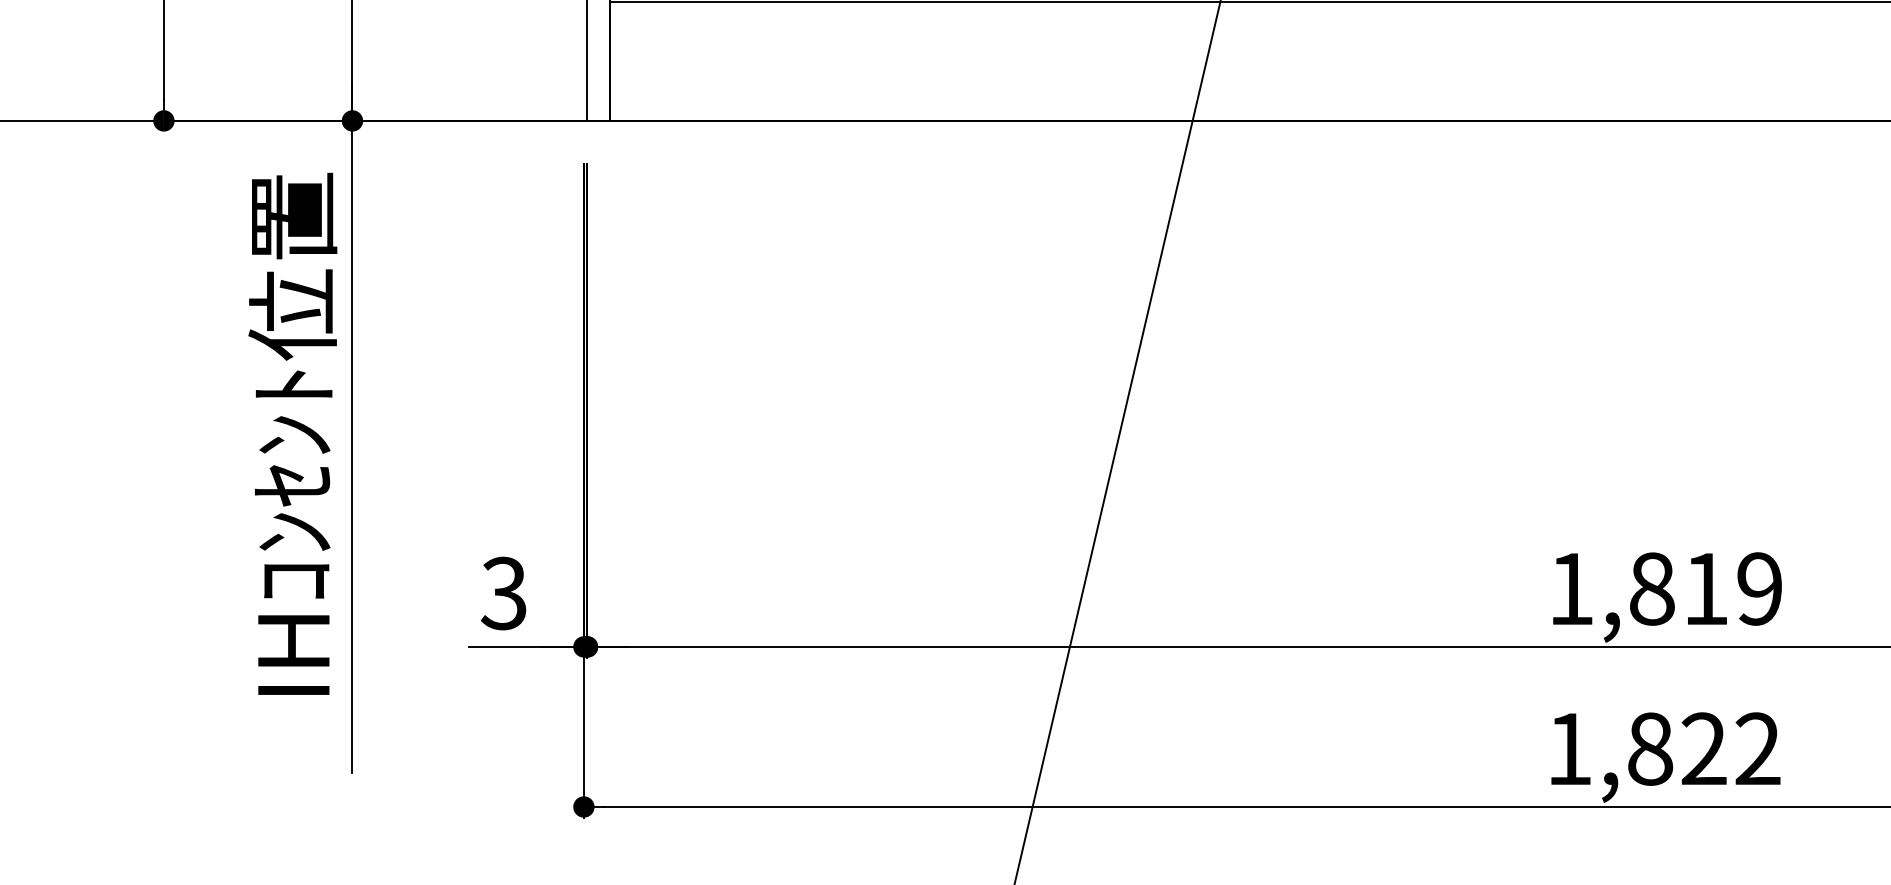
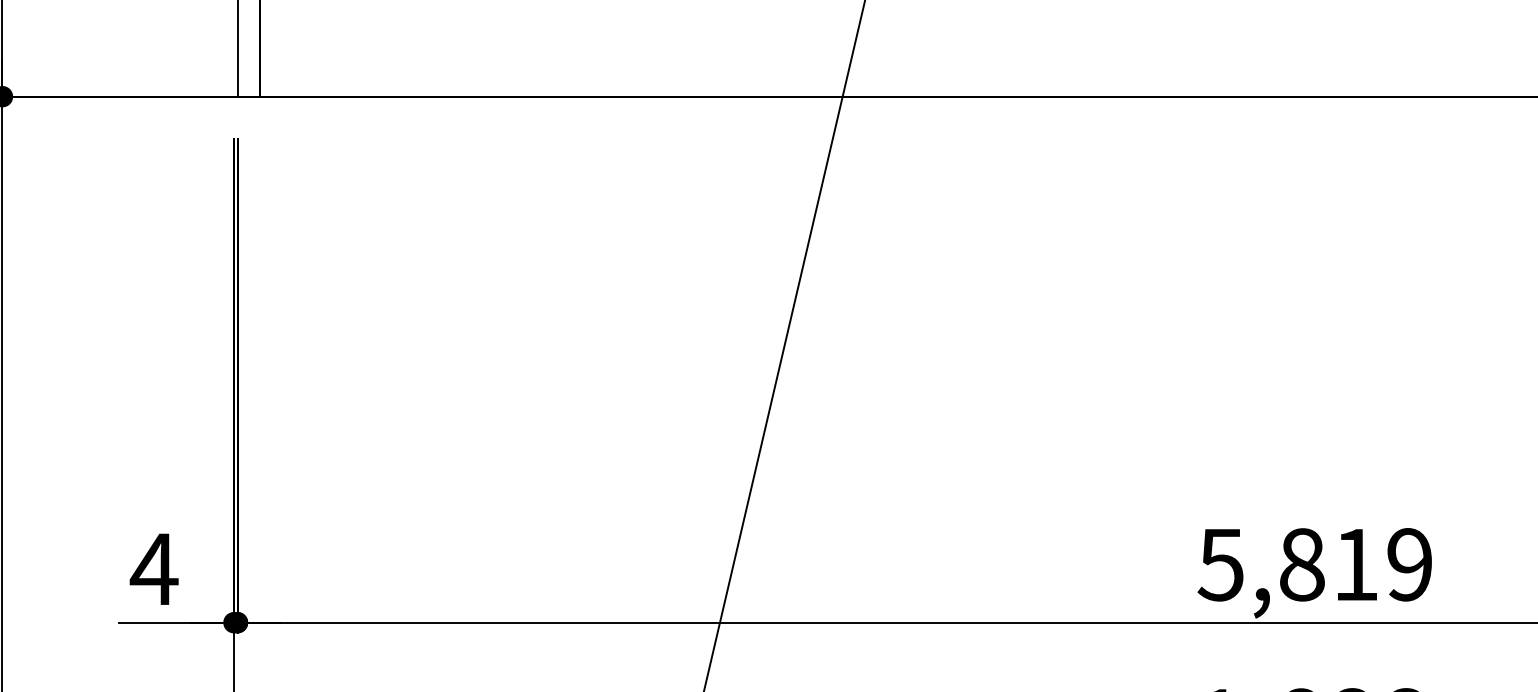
text: (1570, 589) -> (1220, 565), 1,819 -> 5,819
text: (503, 593) -> (153, 569), 3 -> 4

